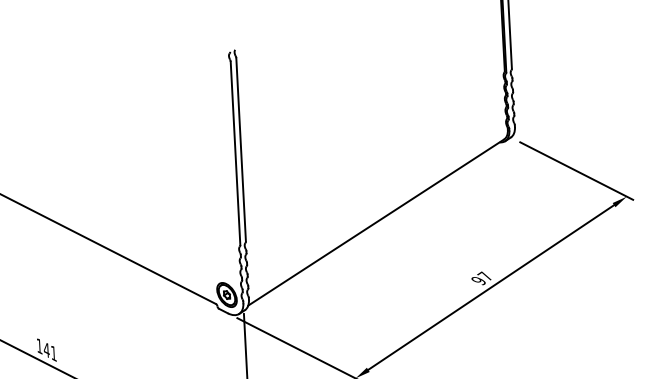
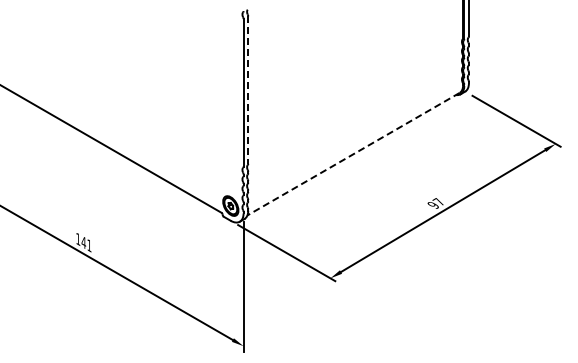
line: (241, 150) -> (248, 90), solid -> dashed
line: (376, 222) -> (353, 154), solid -> dashed

